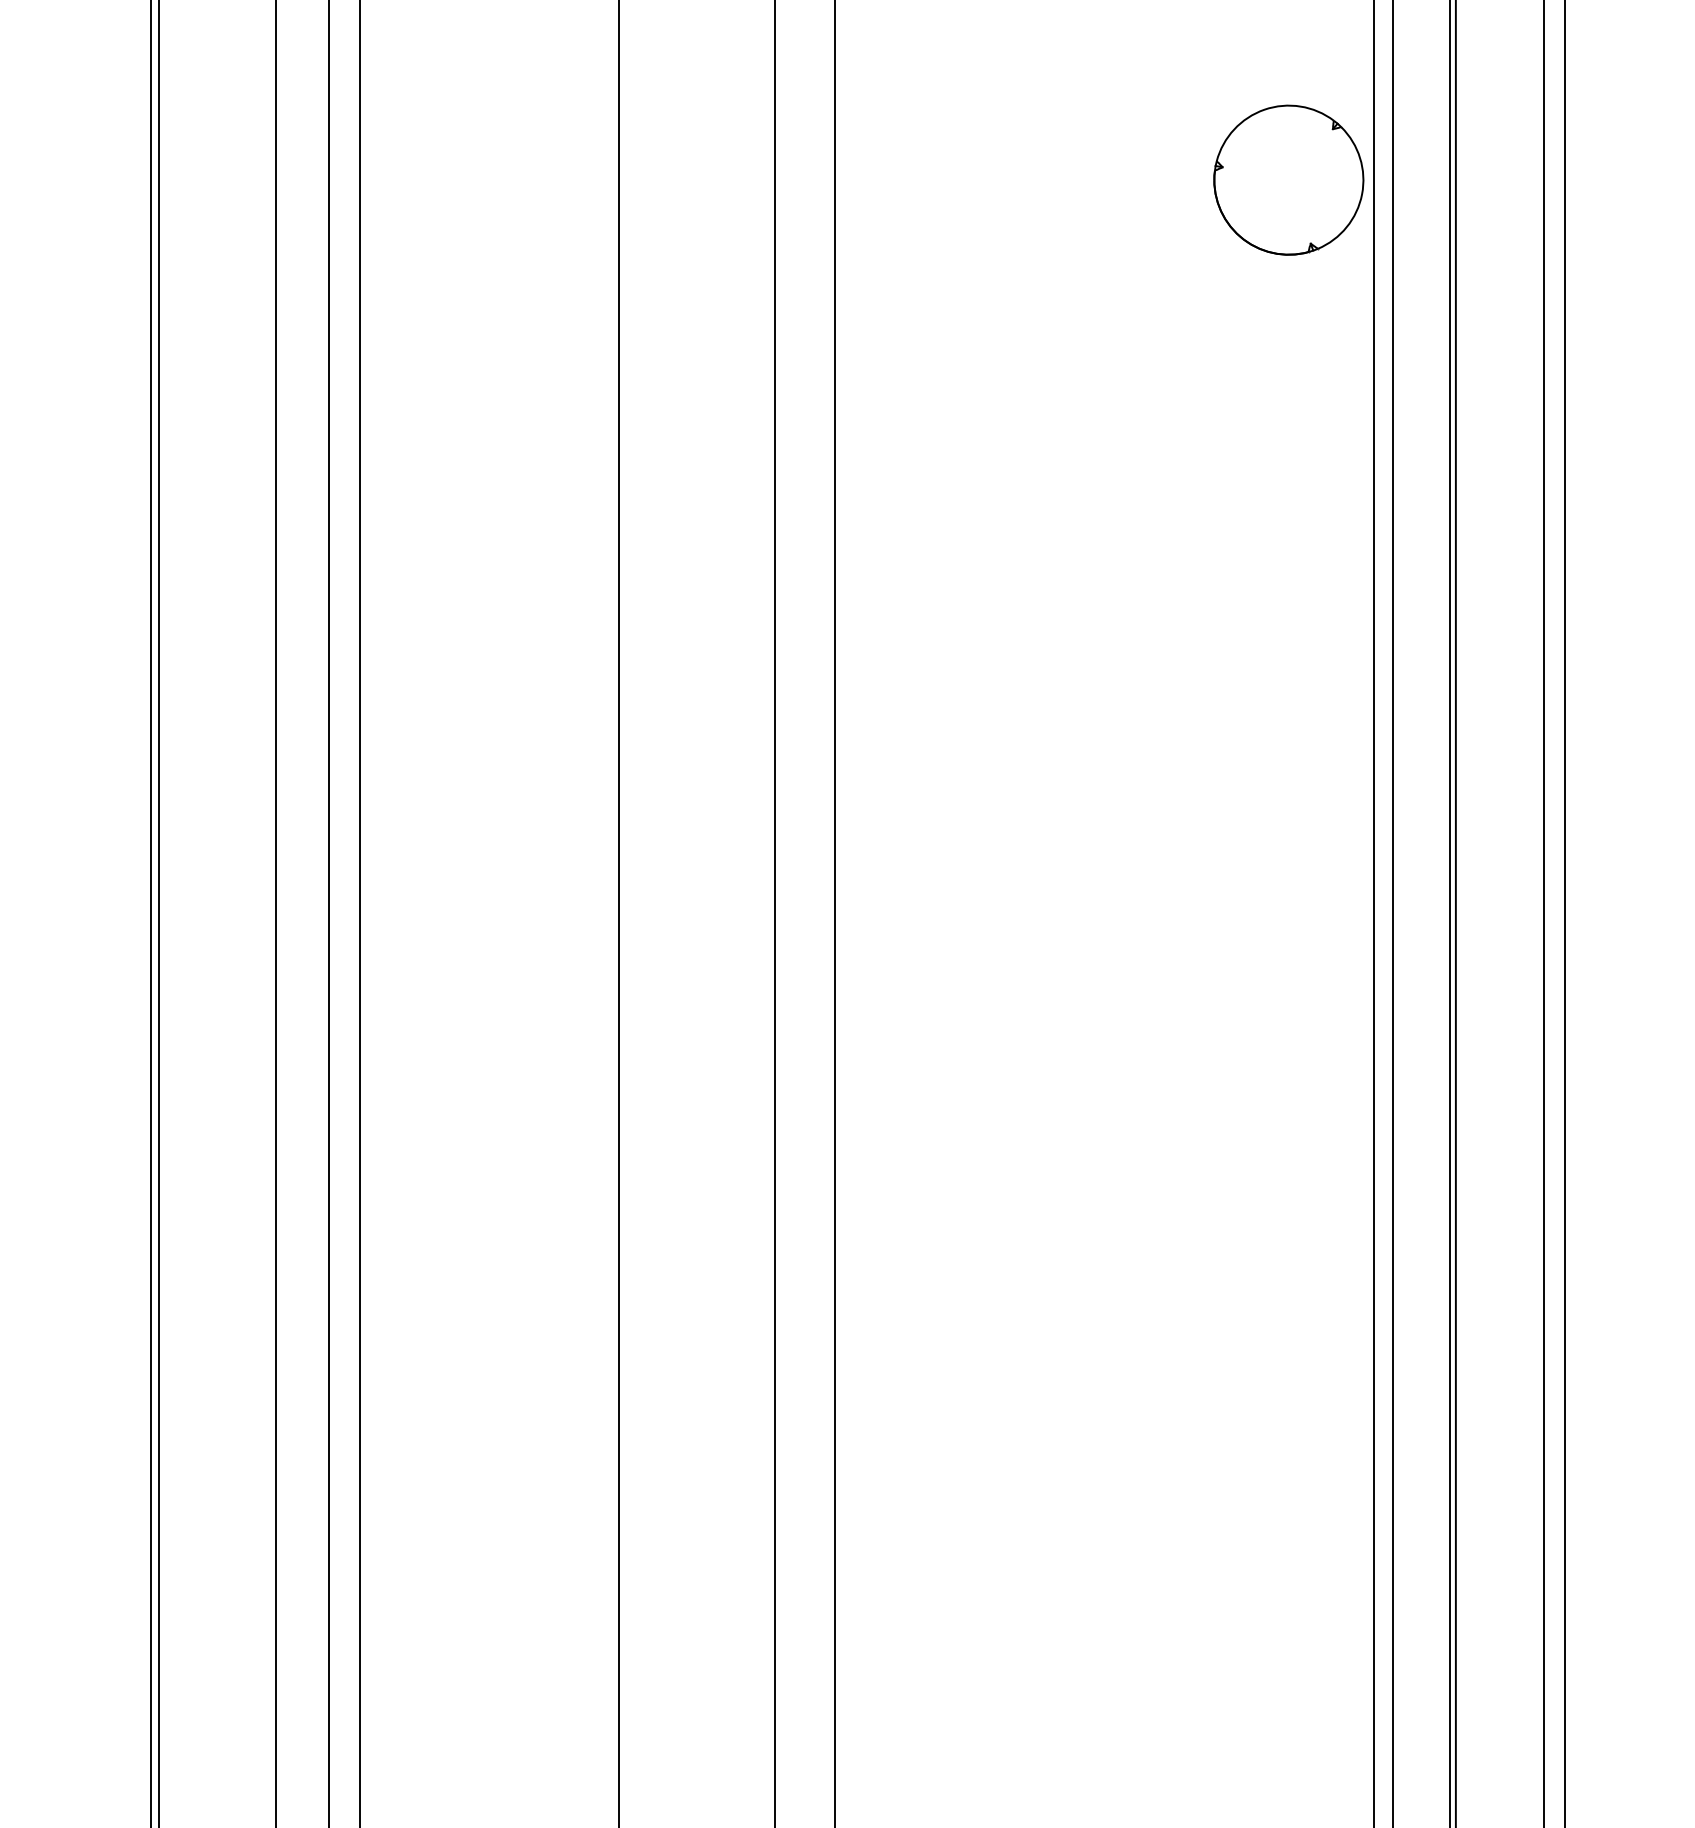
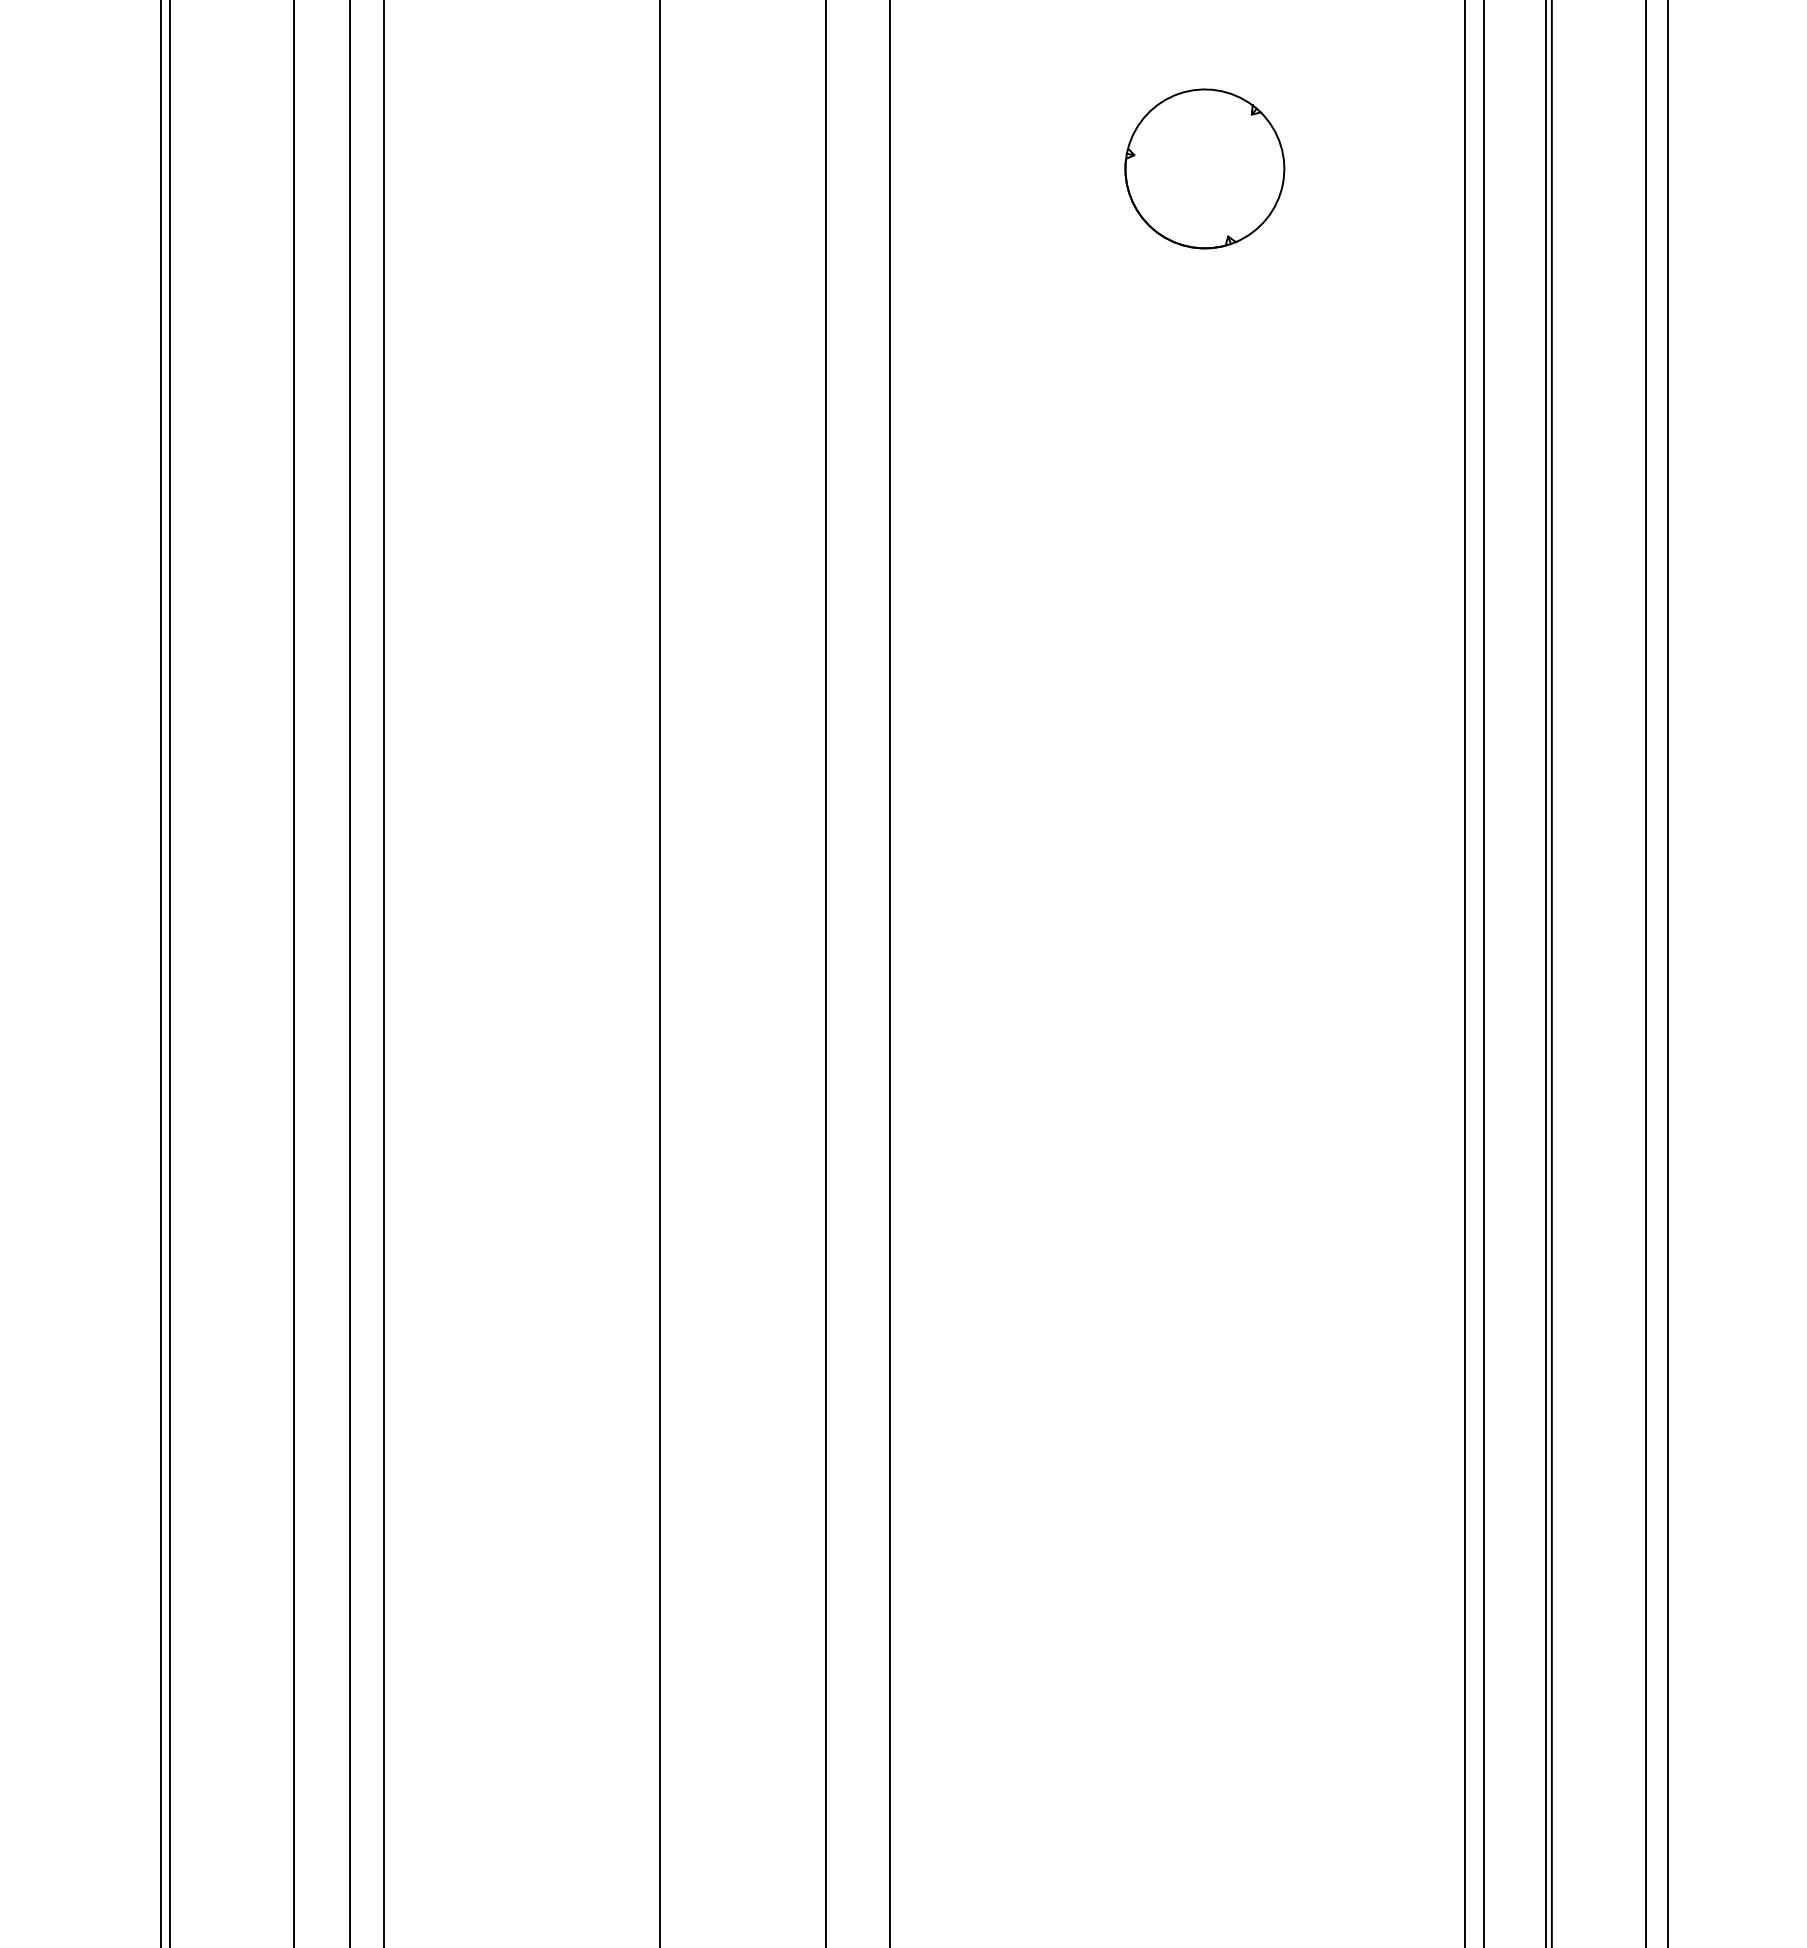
part: (1288, 179) -> (1204, 168), moved

